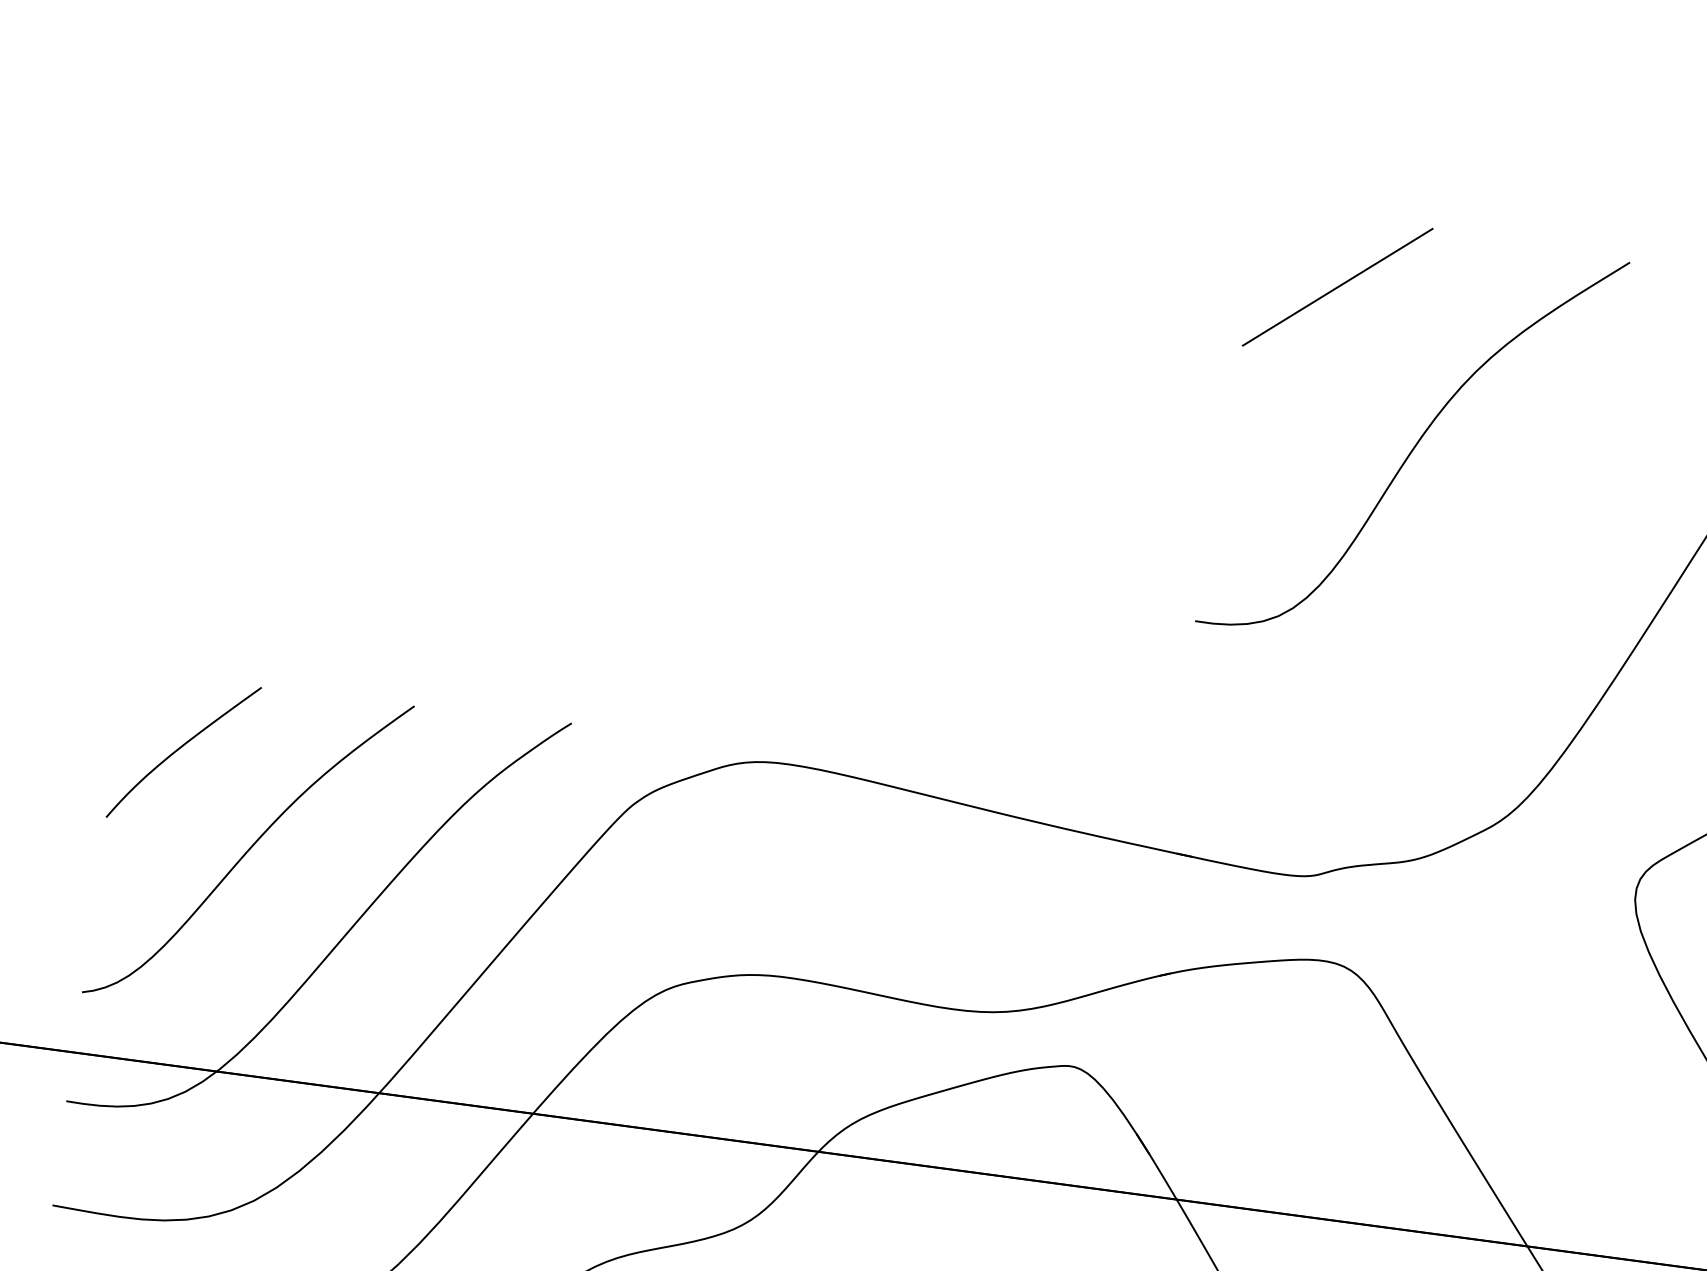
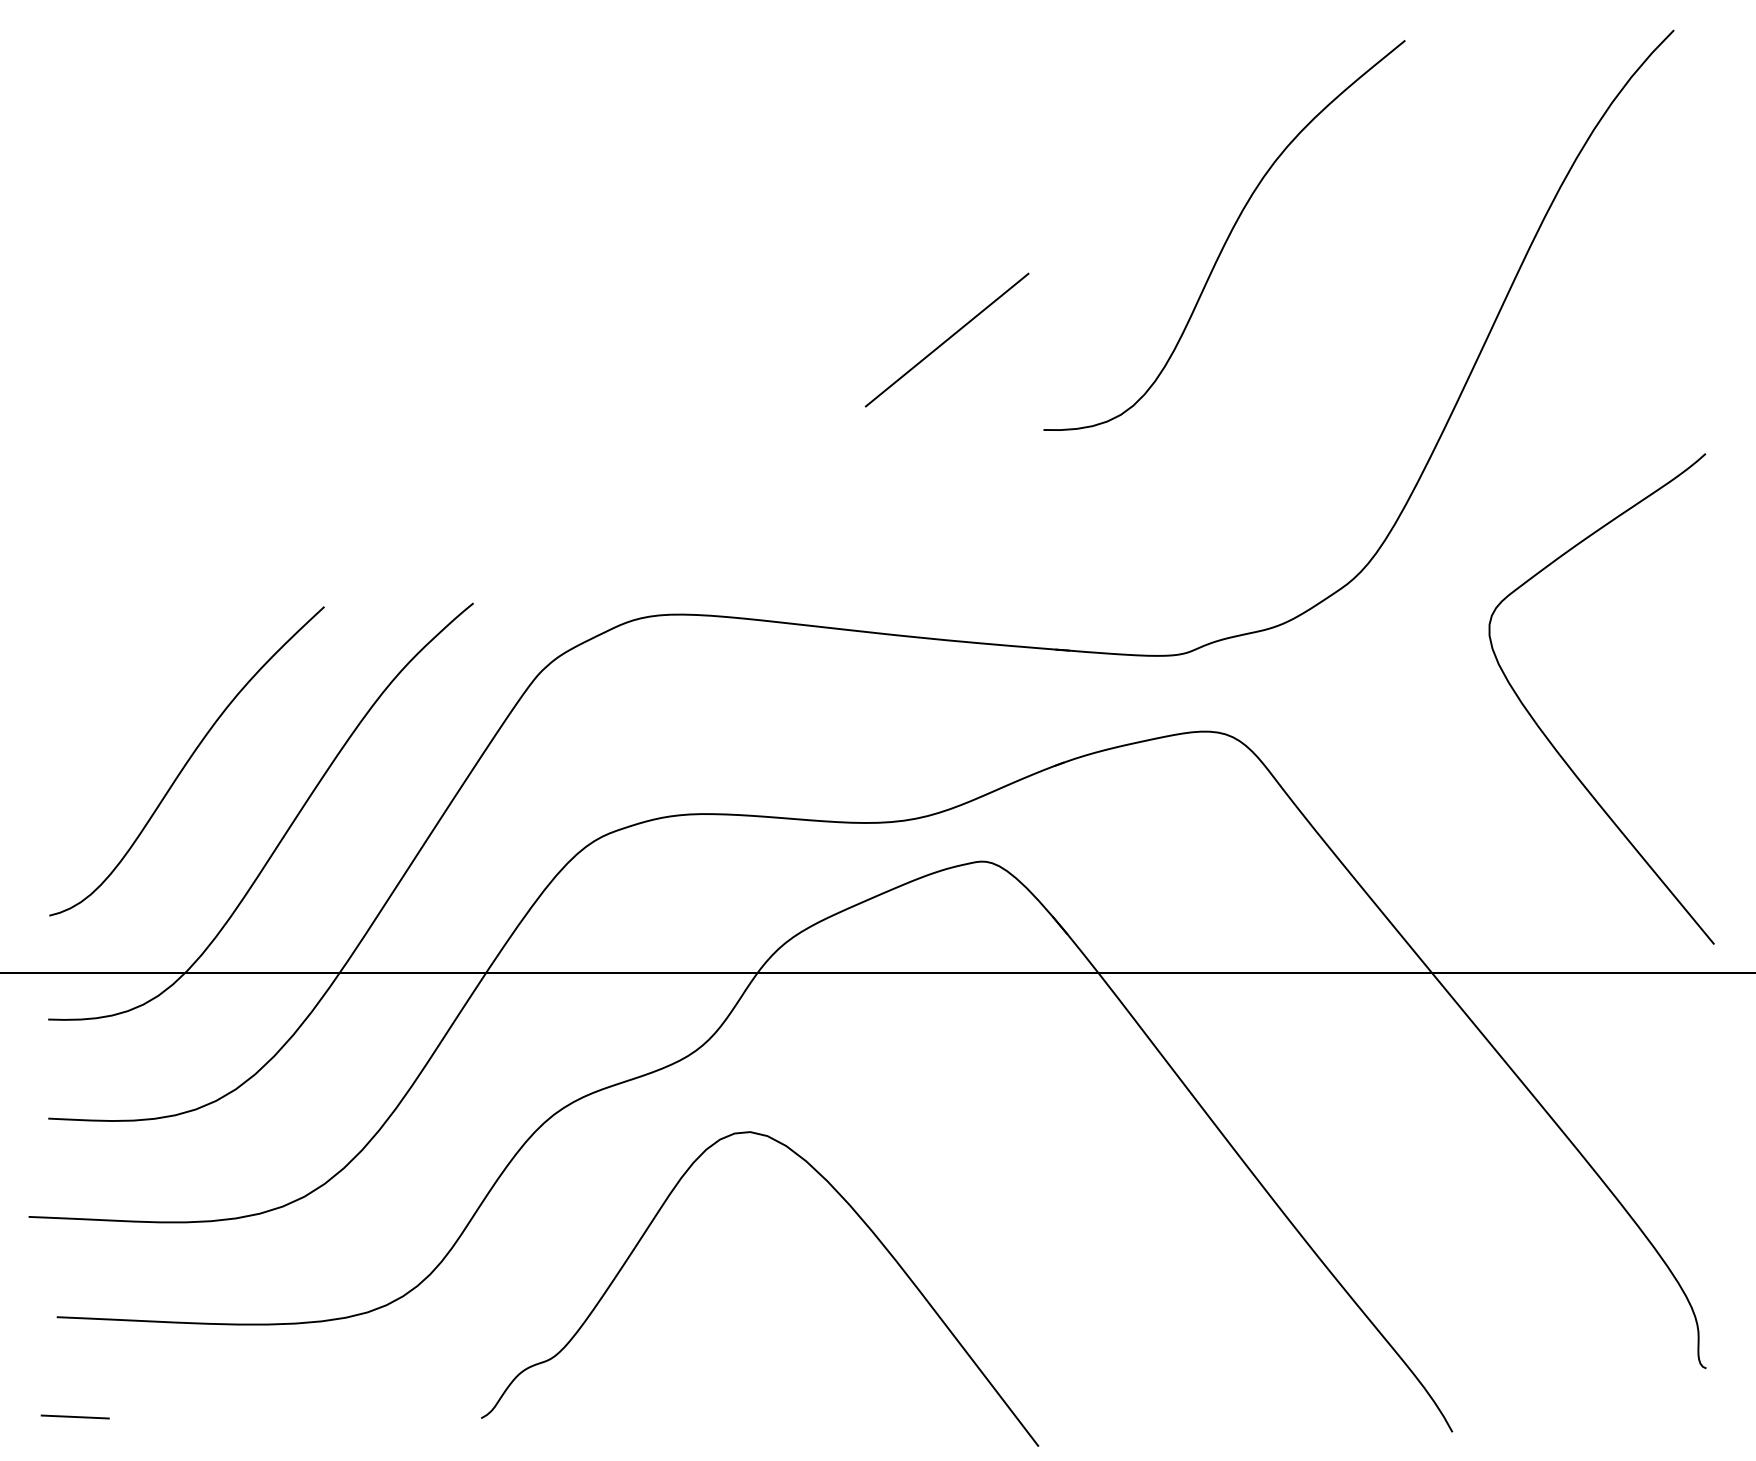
line: (1337, 286) -> (946, 339), moved
curve: (181, 748) -> (111, 675), removed

